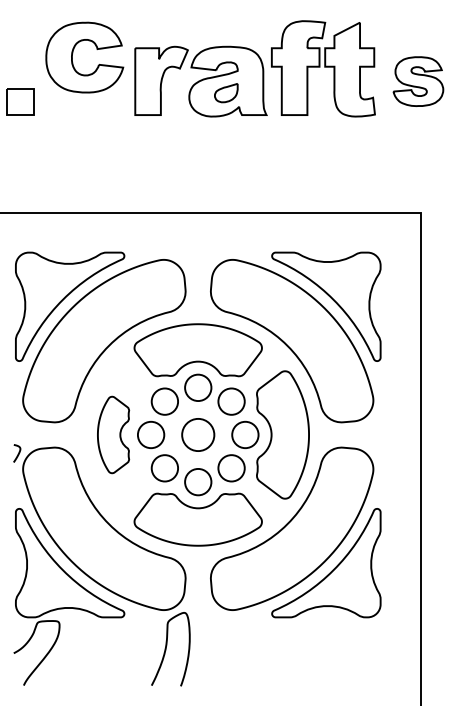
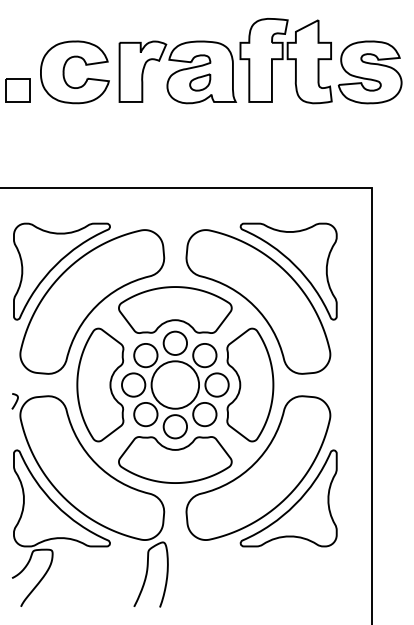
part: (73, 53) -> (64, 68), moved
part: (418, 81) -> (370, 72), size x1.43
part: (113, 434) -> (100, 384), size x1.67
circle: (198, 434) -> (175, 384), size x1.67

